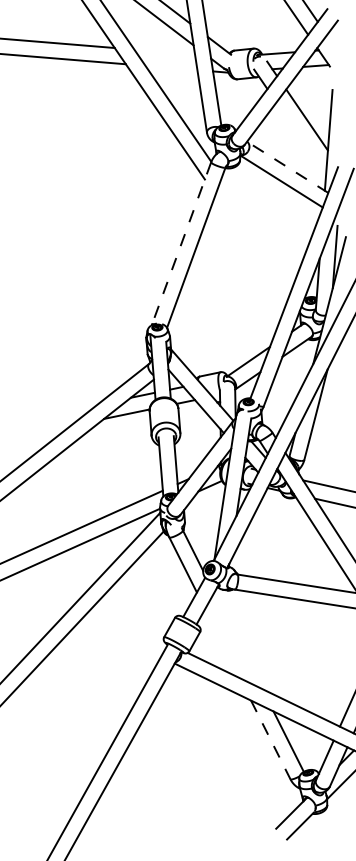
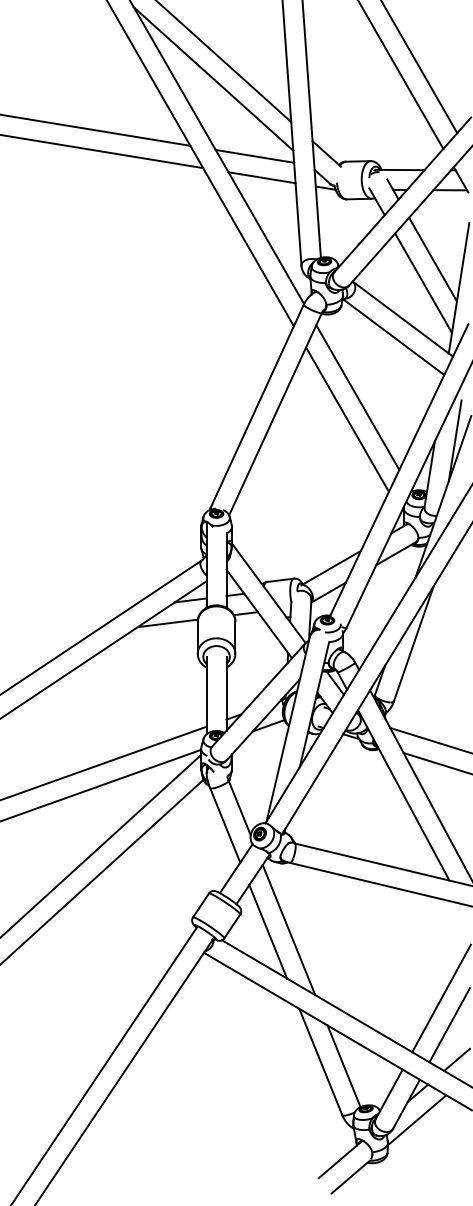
line: (164, 51) -> (254, 155), added
line: (171, 67) -> (261, 177), added
line: (301, 138) -> (423, 282), added
line: (287, 167) -> (402, 319), dashed -> solid
line: (257, 229) -> (357, 397), added
line: (182, 243) -> (257, 406), dashed -> solid
line: (251, 247) -> (347, 419), added
line: (237, 641) -> (288, 930), added
line: (222, 643) -> (268, 931), added
line: (271, 740) -> (321, 1062), dashed -> solid

